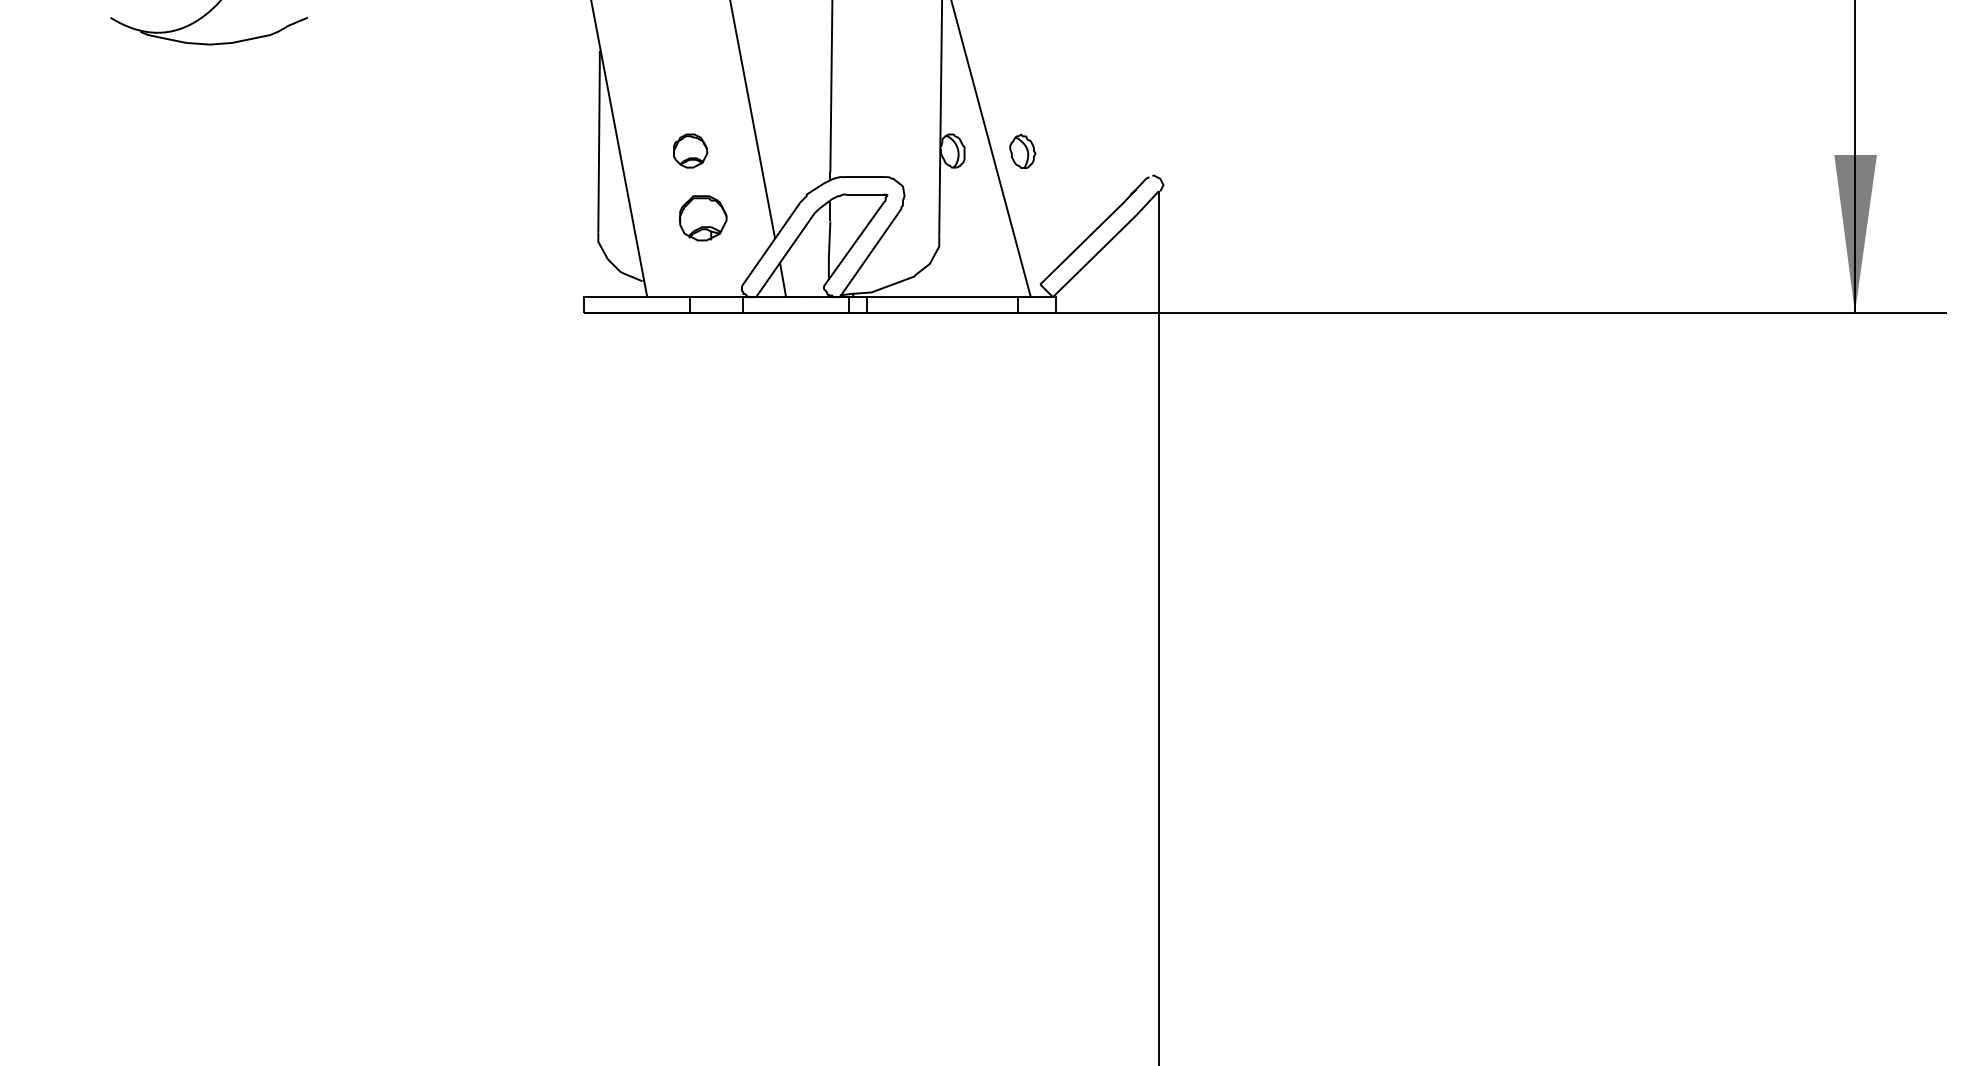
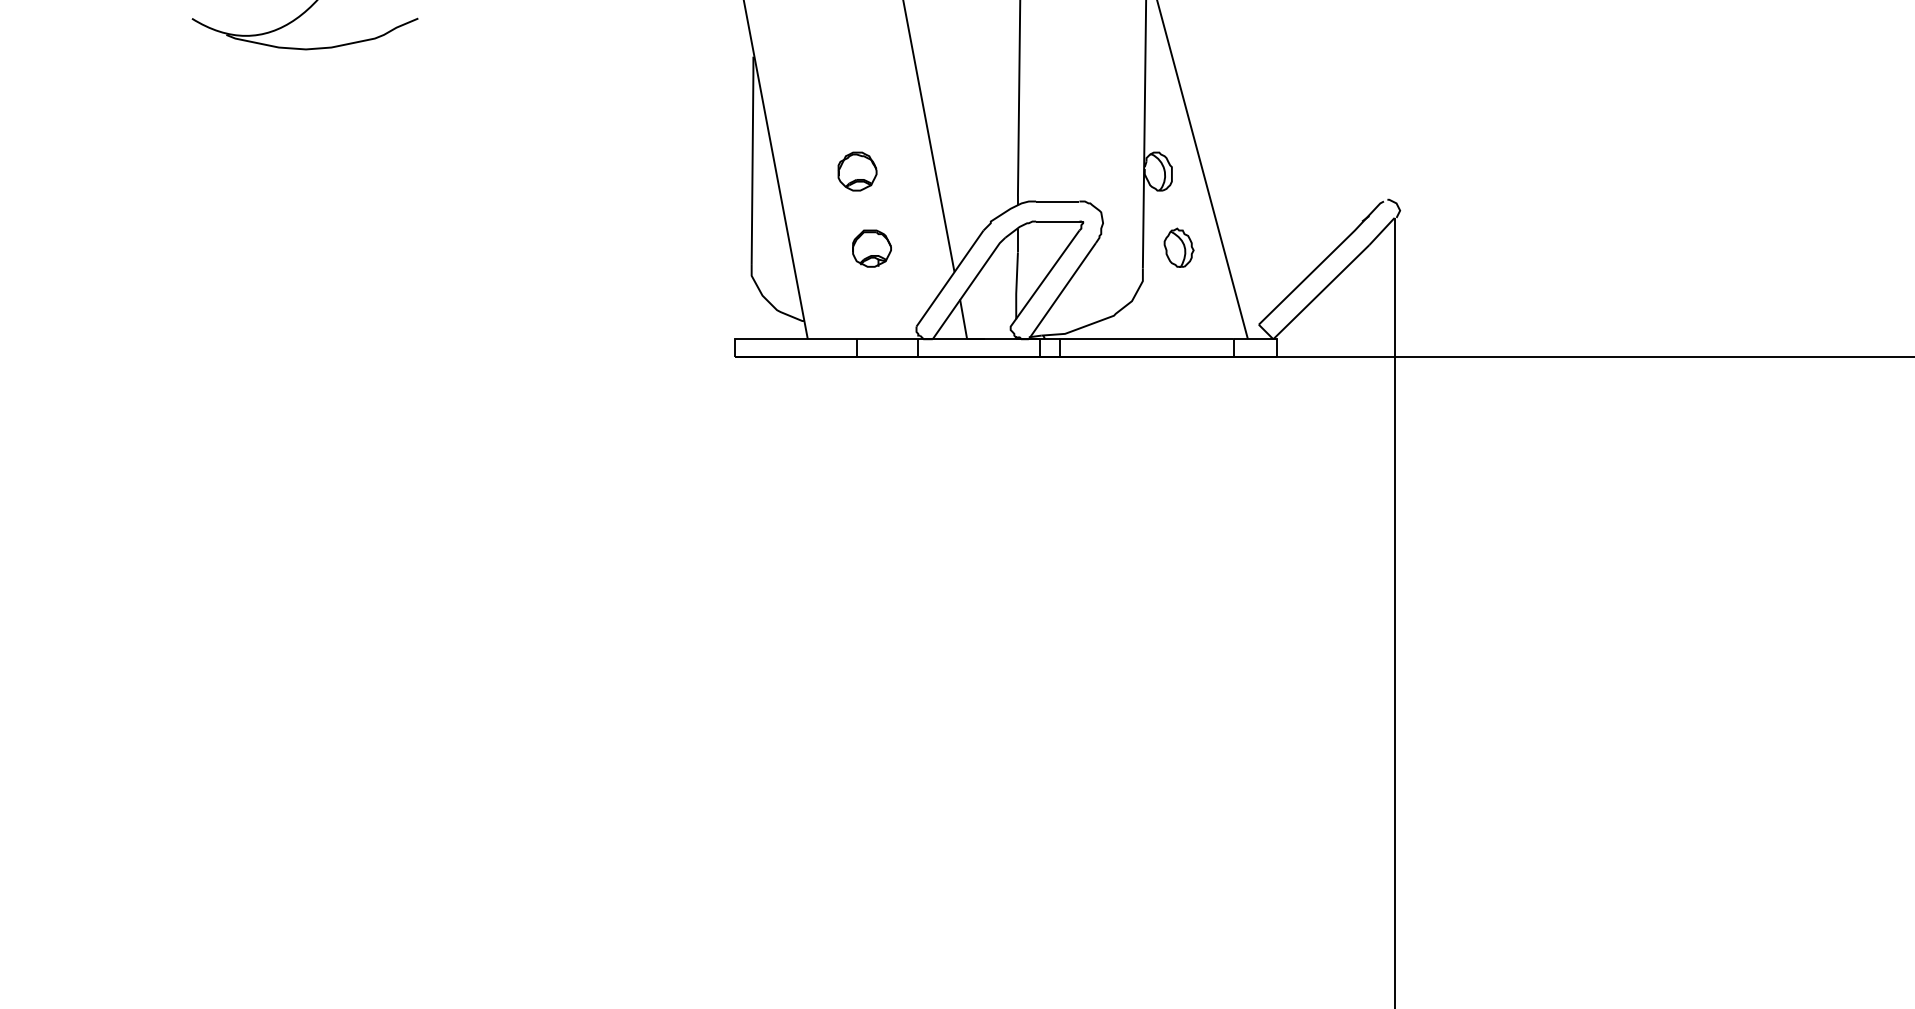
part: (1022, 150) -> (1178, 246), moved
part: (702, 217) -> (871, 247), size x0.71

